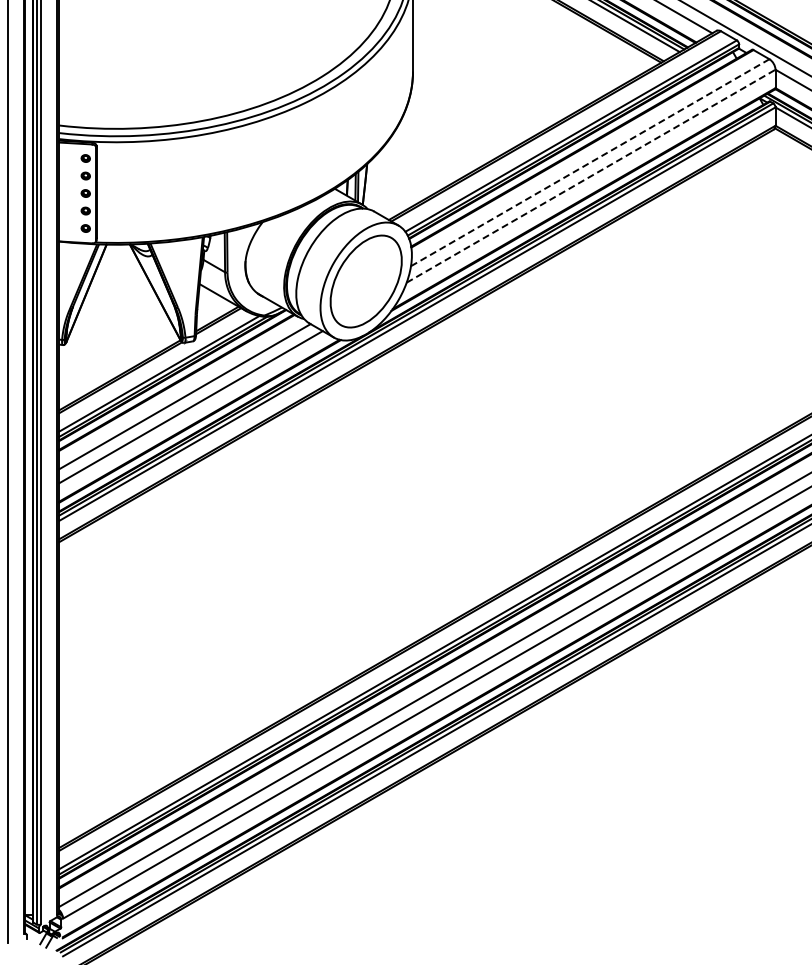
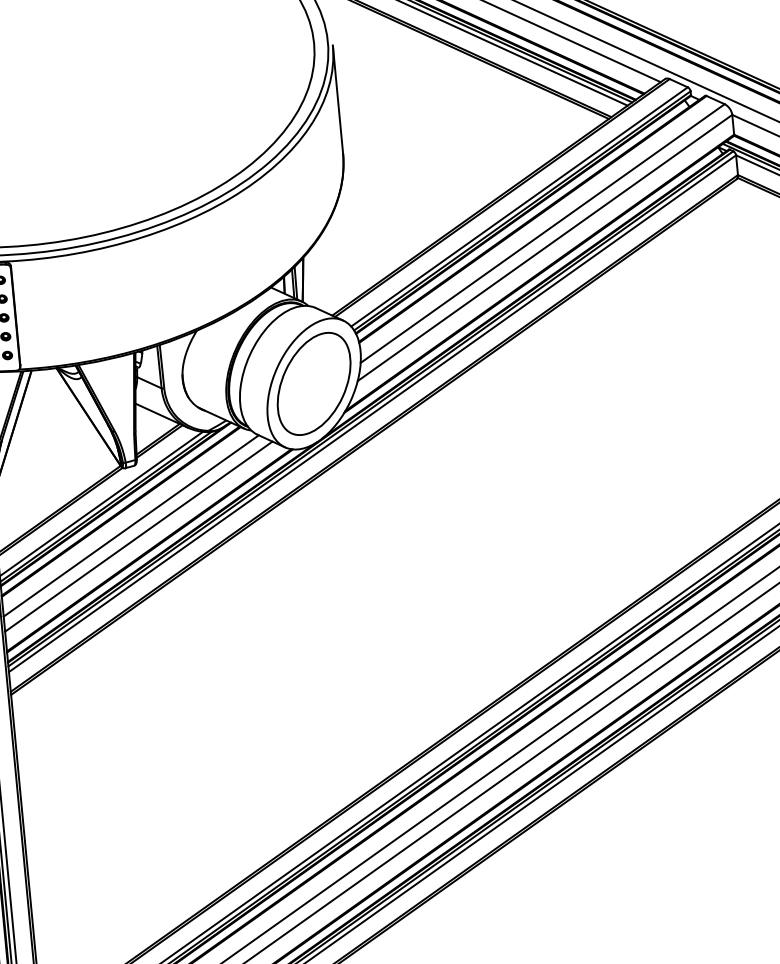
line: (590, 162) -> (542, 233), dashed -> solid
line: (591, 176) -> (545, 248), dashed -> solid

